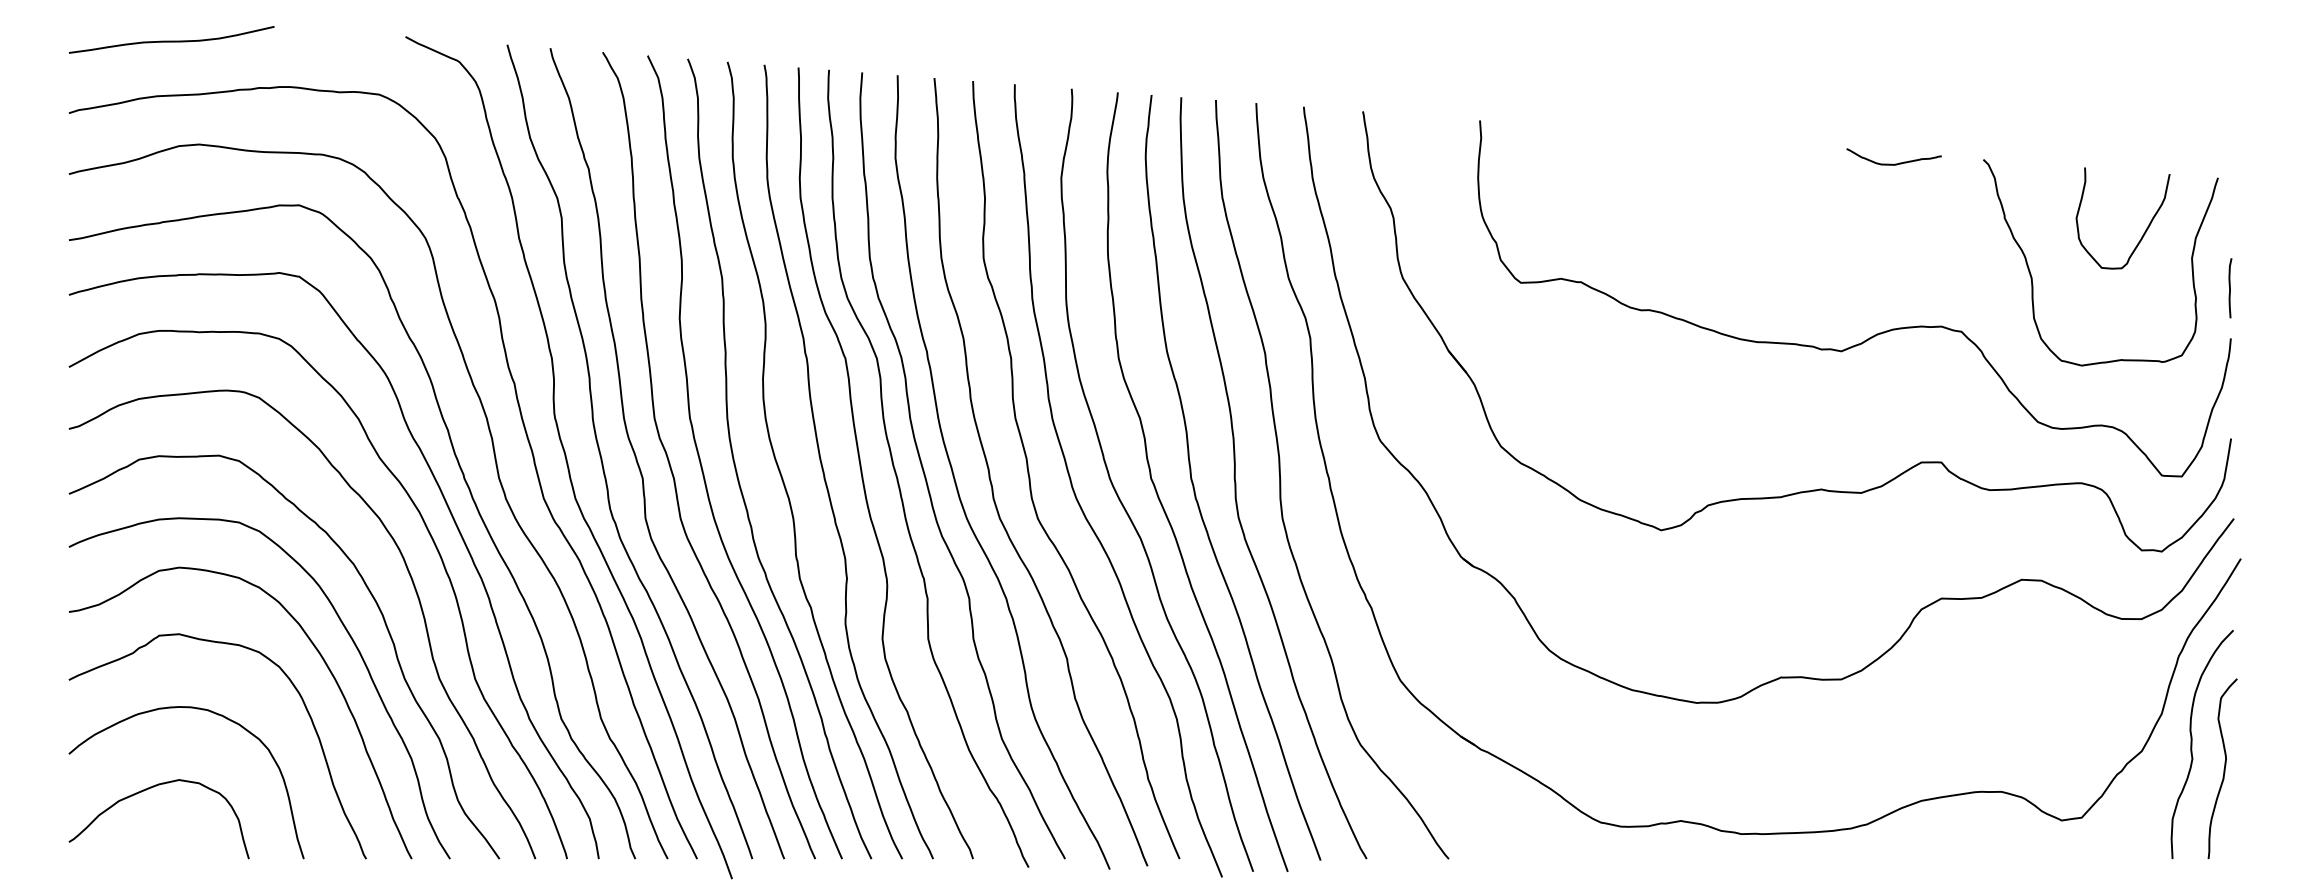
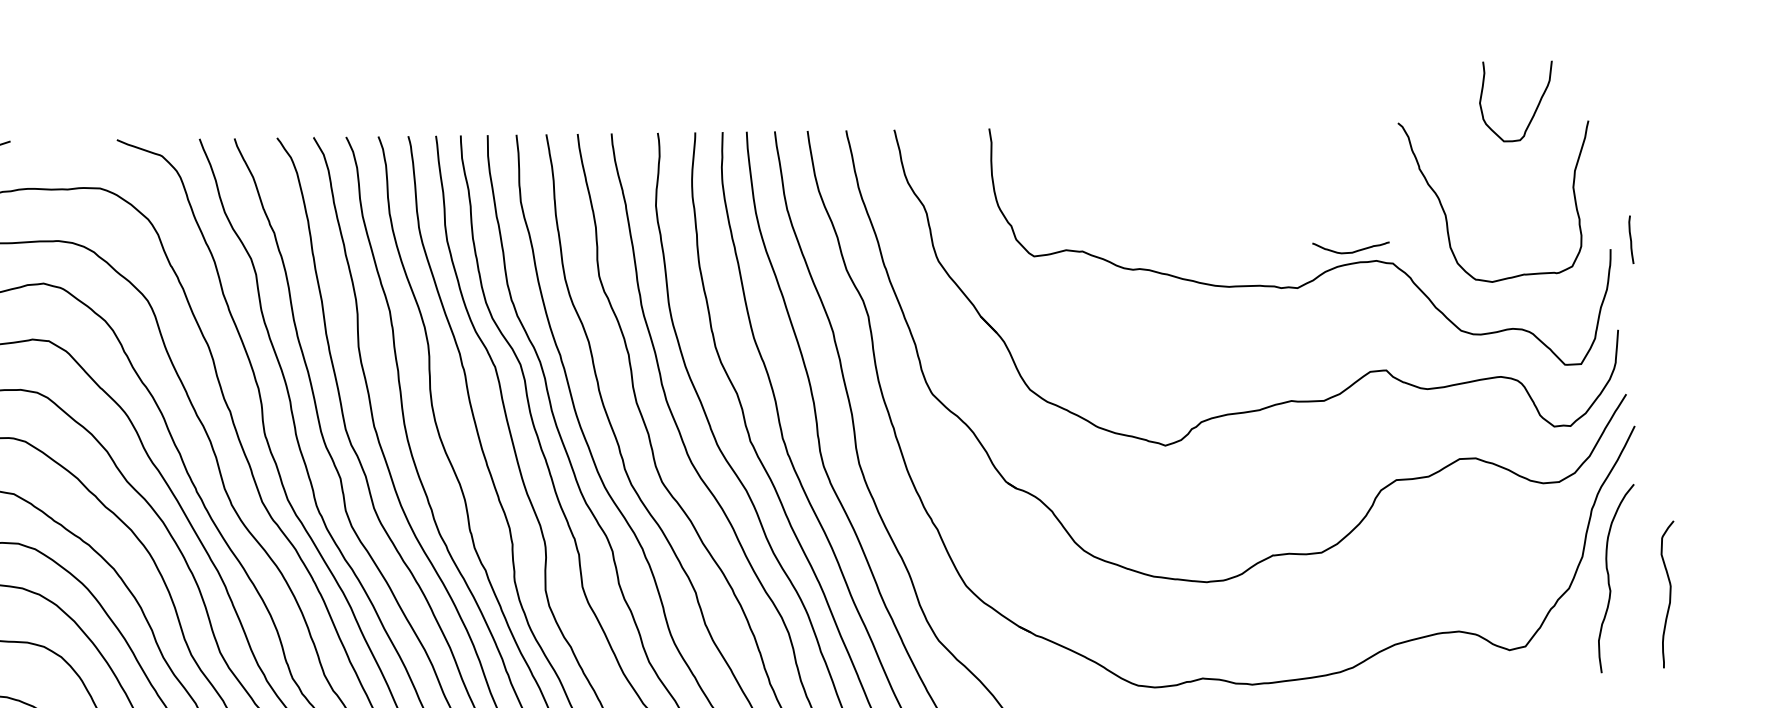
curve: (1892, 163) -> (1350, 251), moved
curve: (2145, 229) -> (1536, 107), moved
curve: (2230, 288) -> (1631, 240), moved
curve: (2223, 769) -> (1669, 595), moved

